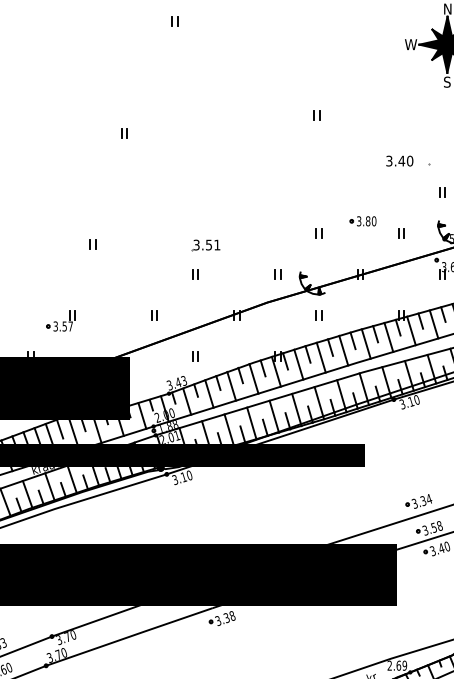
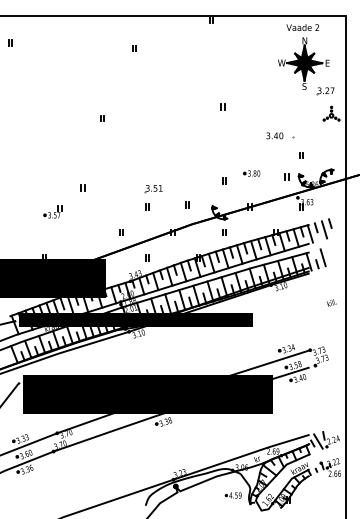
part: (400, 232) -> (286, 176), moved
part: (277, 274) -> (187, 204), moved
part: (60, 320) -> (52, 211), moved

